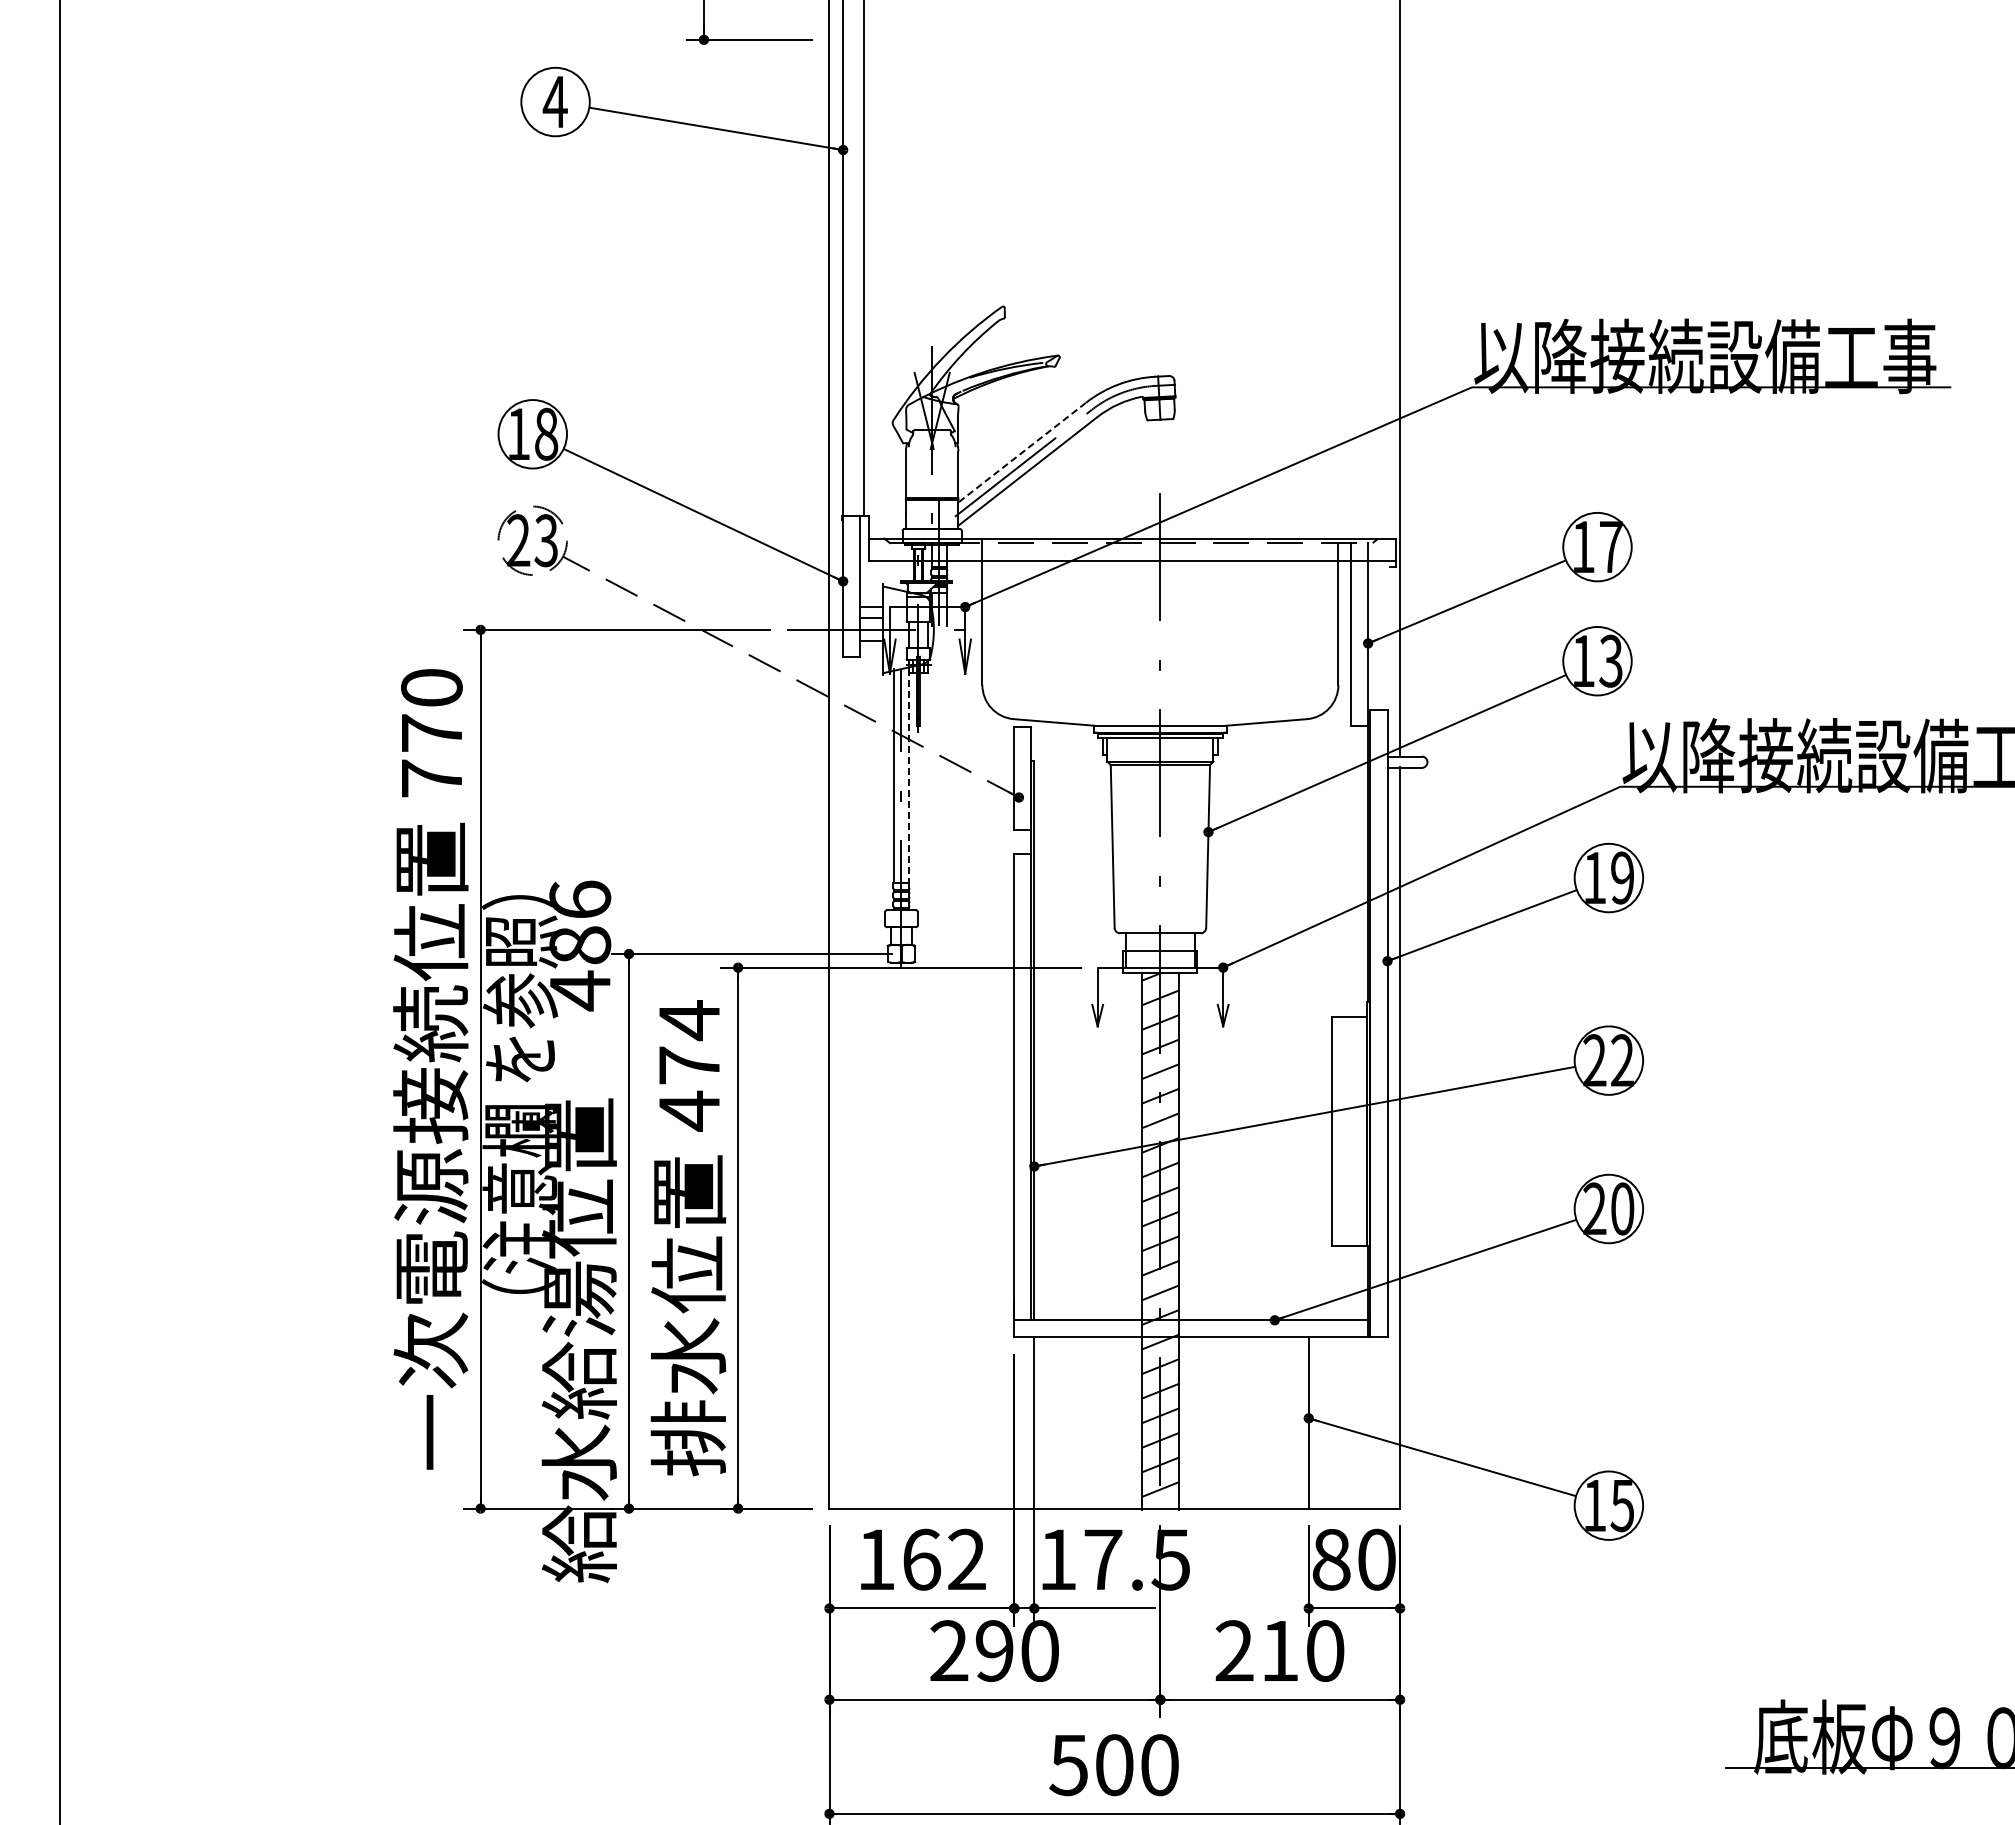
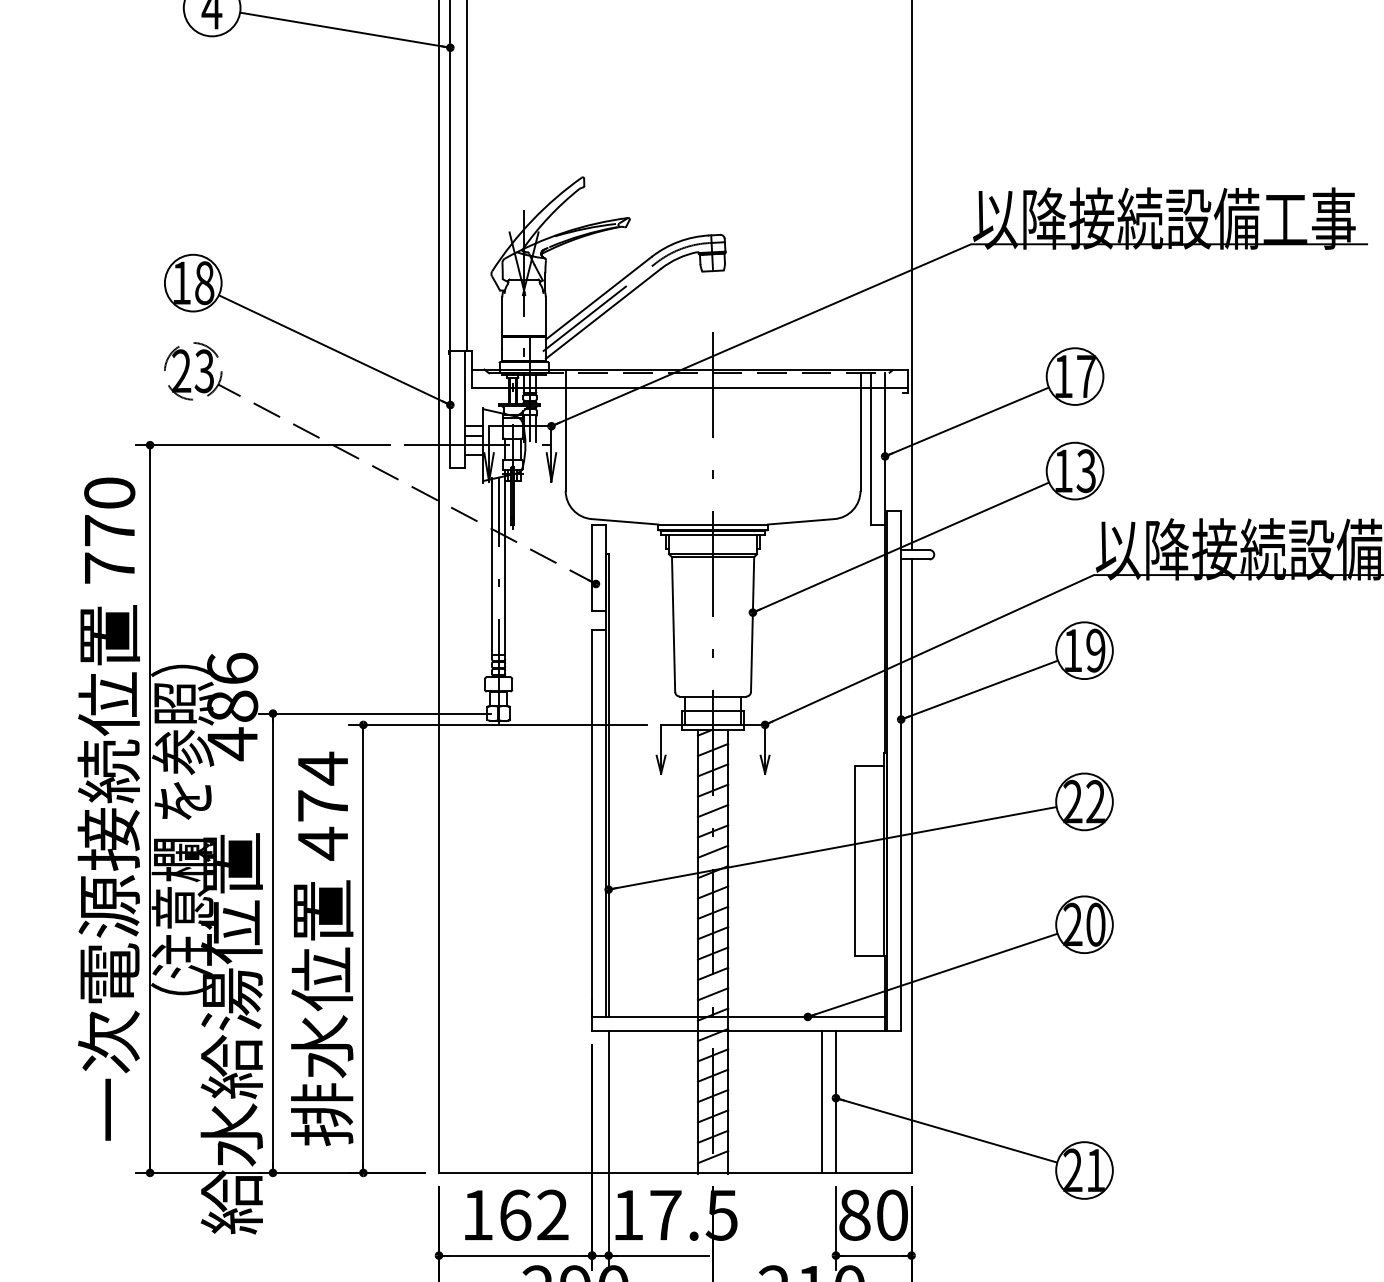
line: (1022, 452) -> (598, 298), dashed -> solid
line: (909, 775) -> (505, 565), dashed -> solid
line: (1291, 1422) -> (821, 1101), added
text: (1608, 1505) -> (1084, 1170), 15 -> 21

